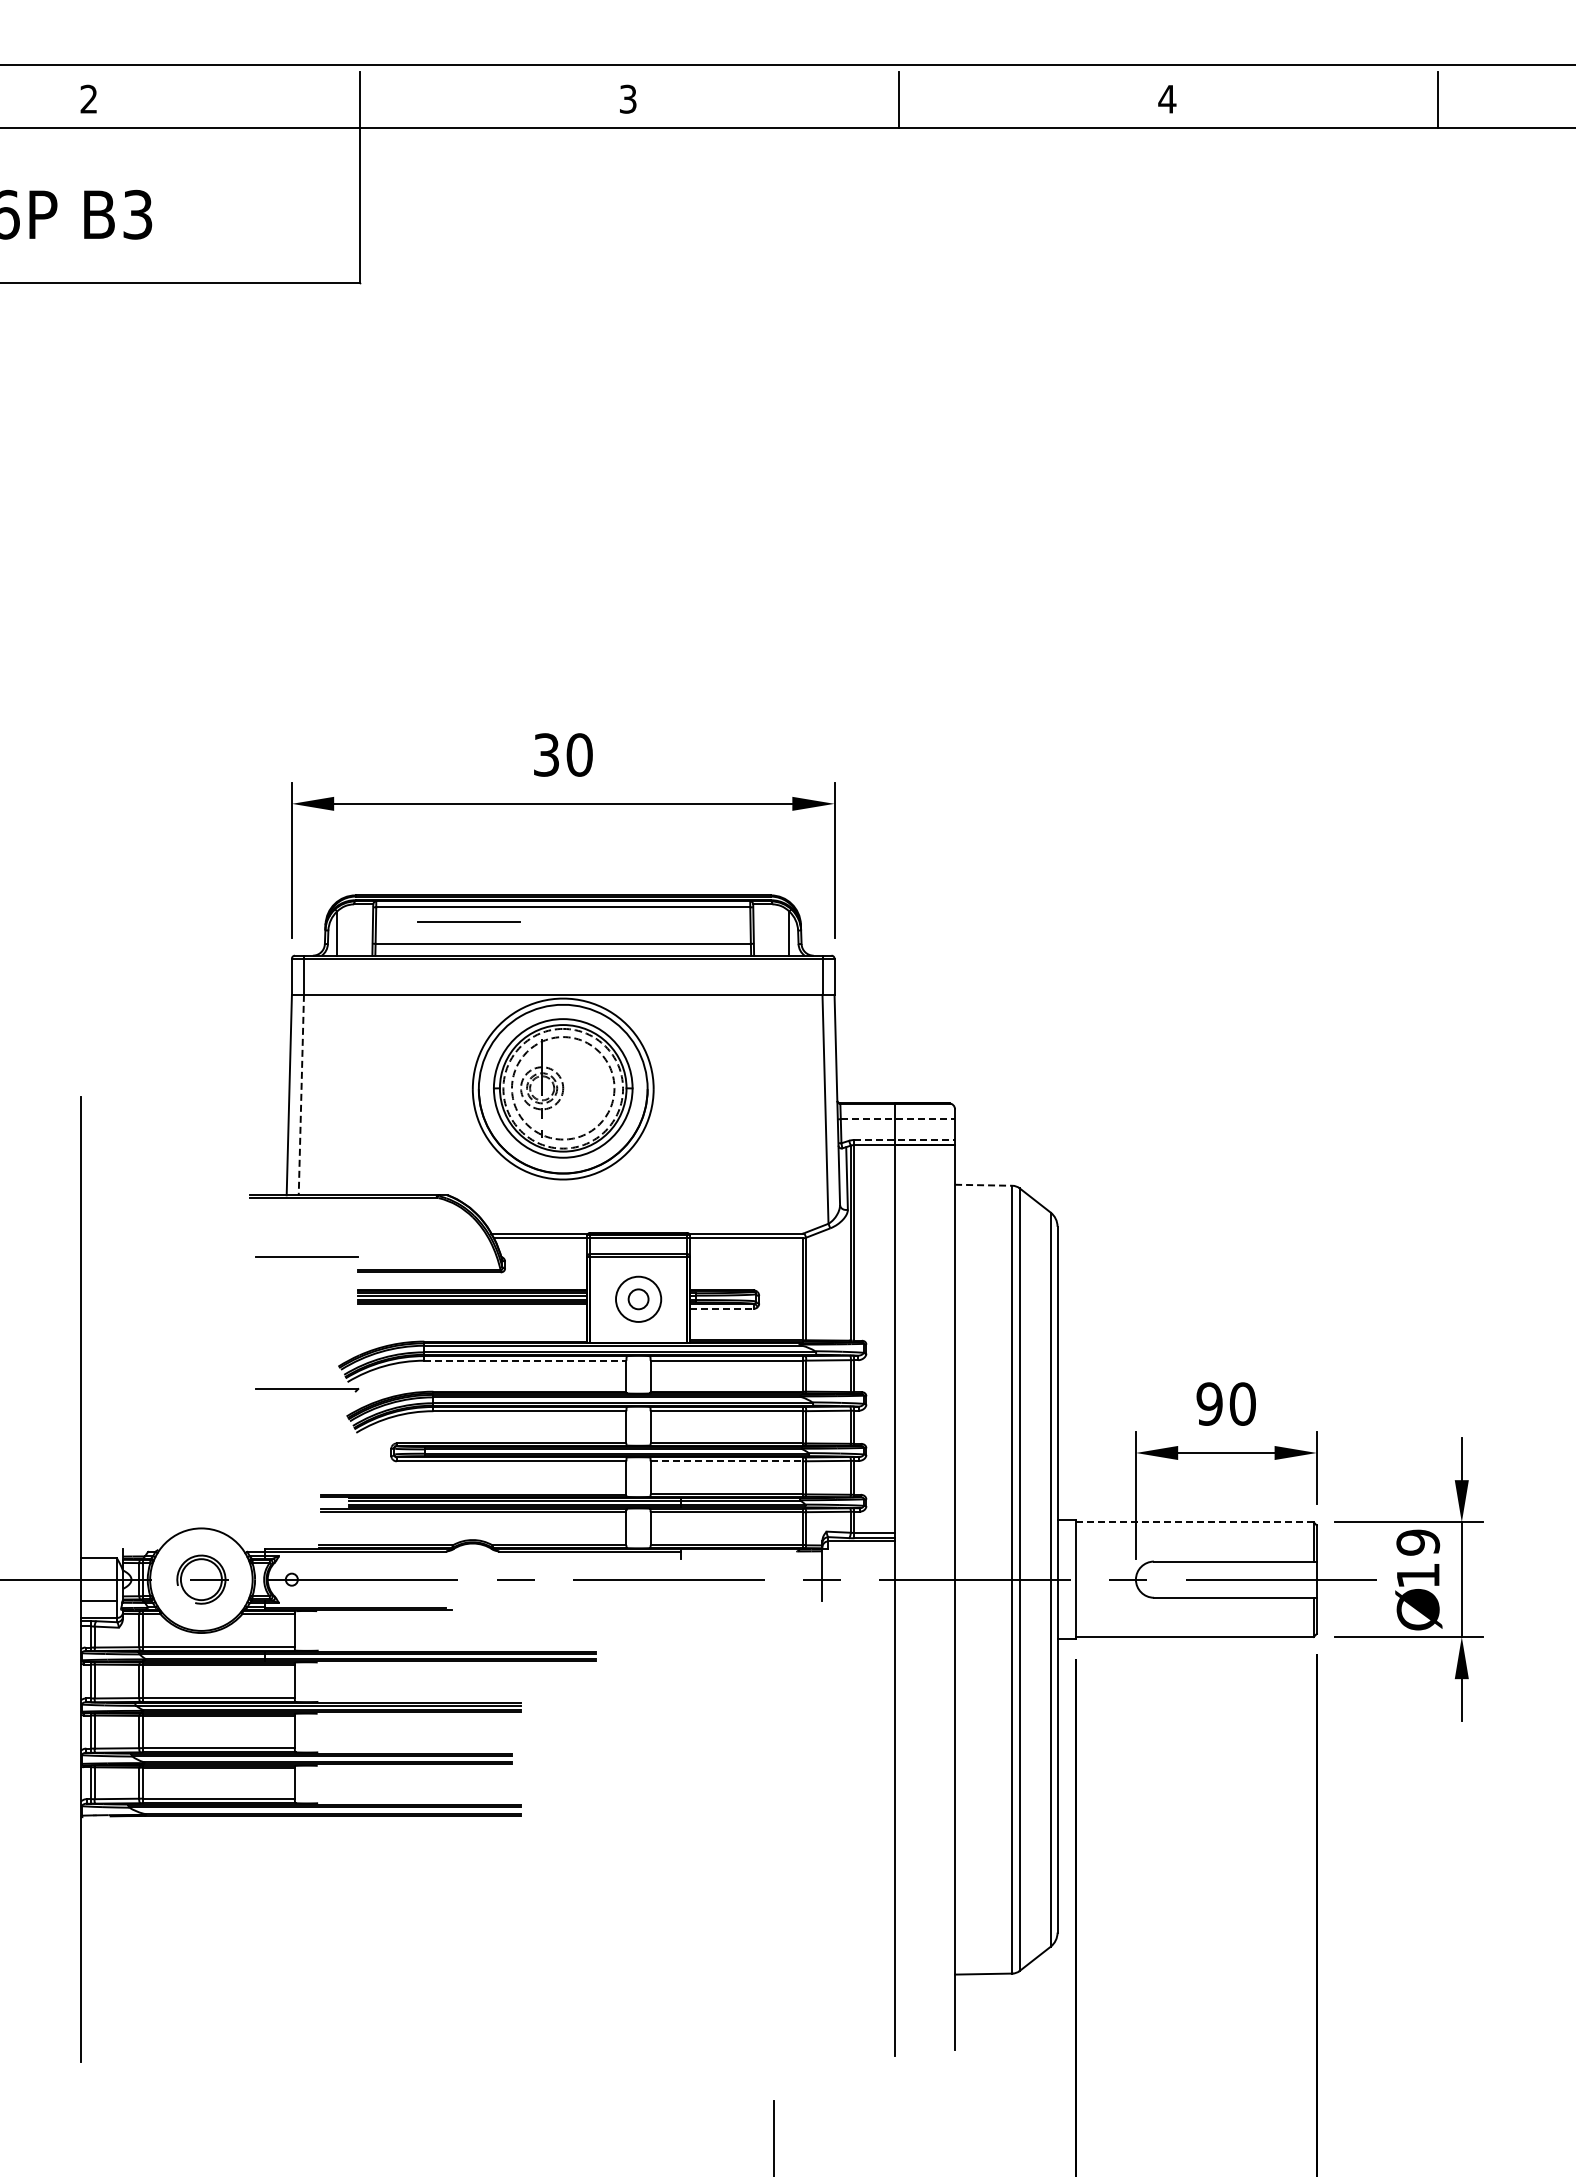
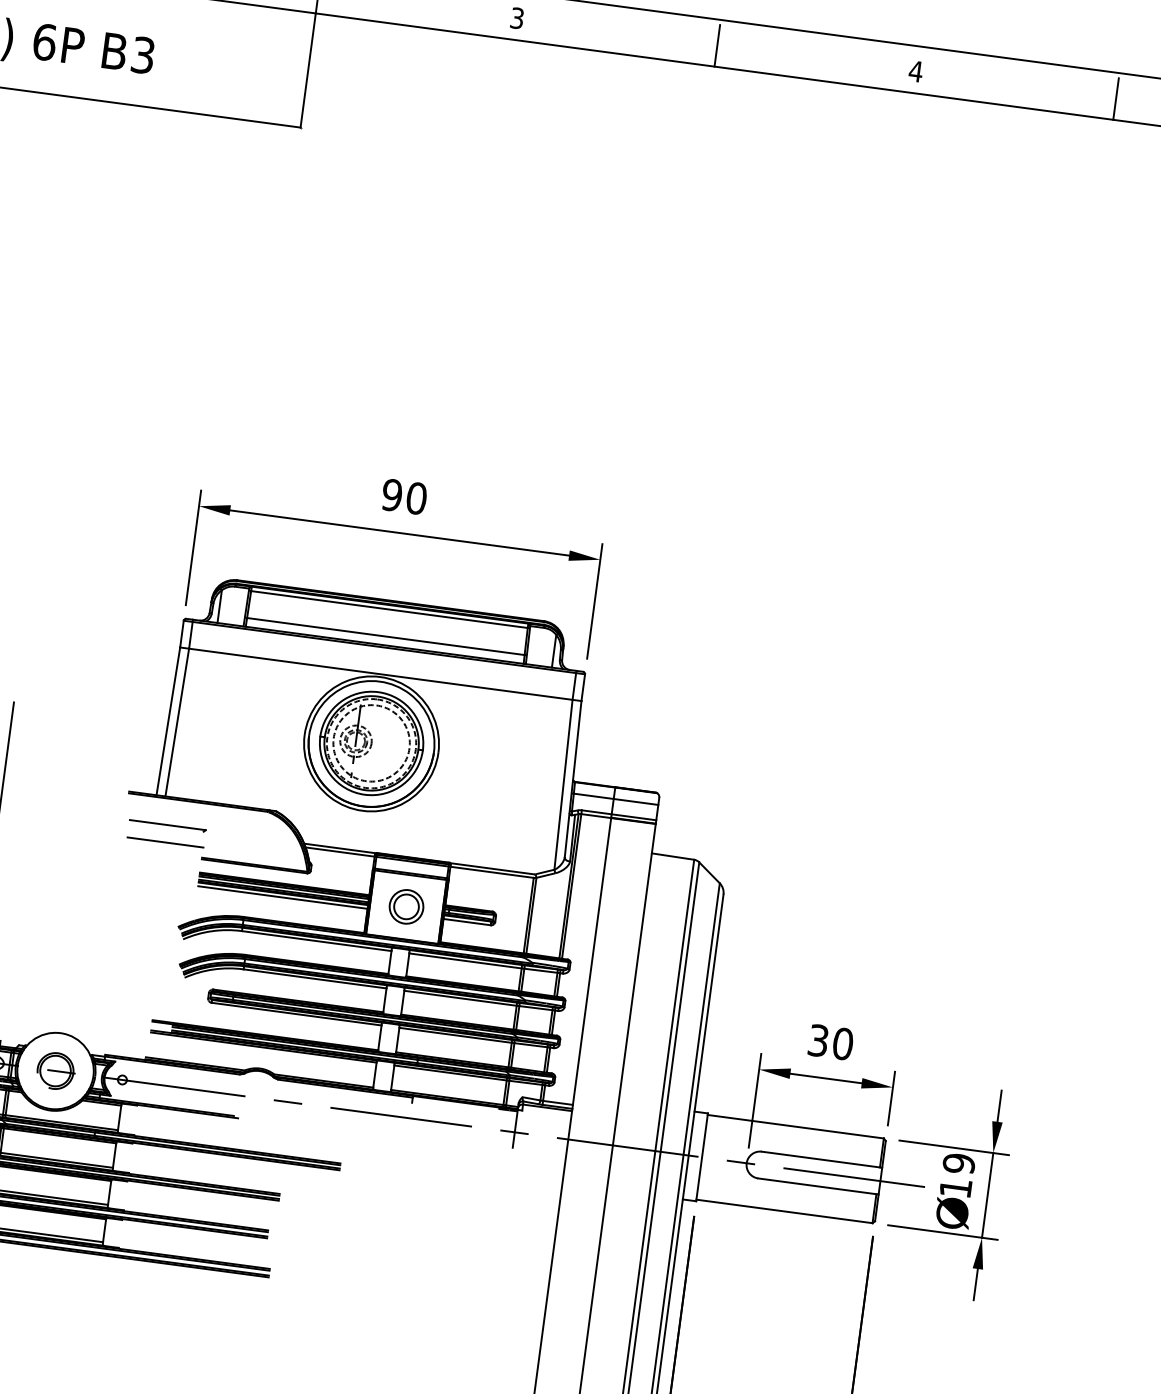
text: (546, 754) -> (392, 494), 30 -> 90
line: (468, 921) -> (318, 610), removed
line: (301, 1095) -> (177, 722), dashed -> solid
line: (898, 1119) -> (616, 799), dashed -> solid
line: (905, 1139) -> (619, 815), dashed -> solid
line: (983, 1185) -> (672, 856), dashed -> solid
circle: (638, 1298) -> (406, 906), size x1.67
line: (472, 1308) -> (282, 897), added
line: (721, 1308) -> (466, 921), dashed -> solid
line: (525, 1360) -> (316, 940), dashed -> solid
part: (307, 1390) -> (168, 826), moved
text: (1209, 1403) -> (818, 1040), 90 -> 30
line: (726, 1461) -> (455, 1035), dashed -> solid
line: (1194, 1522) -> (795, 1126), dashed -> solid

